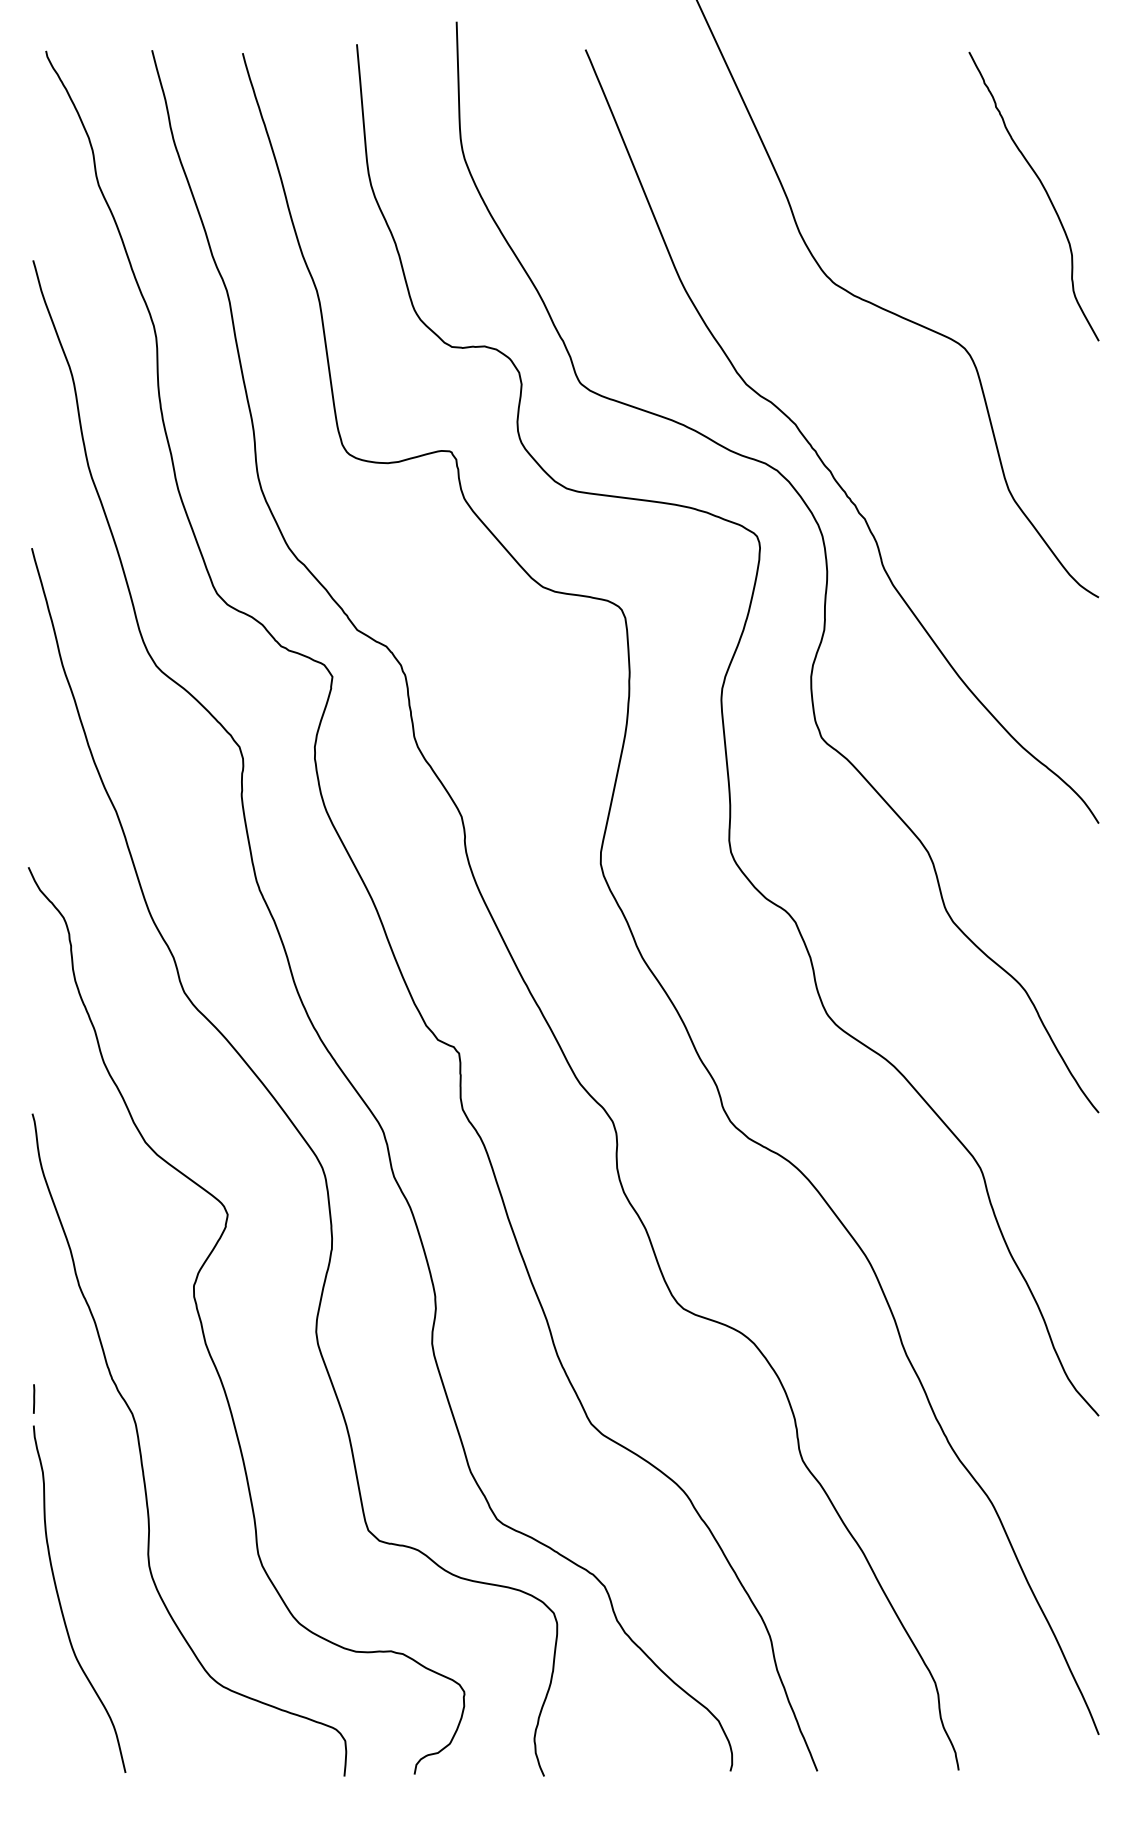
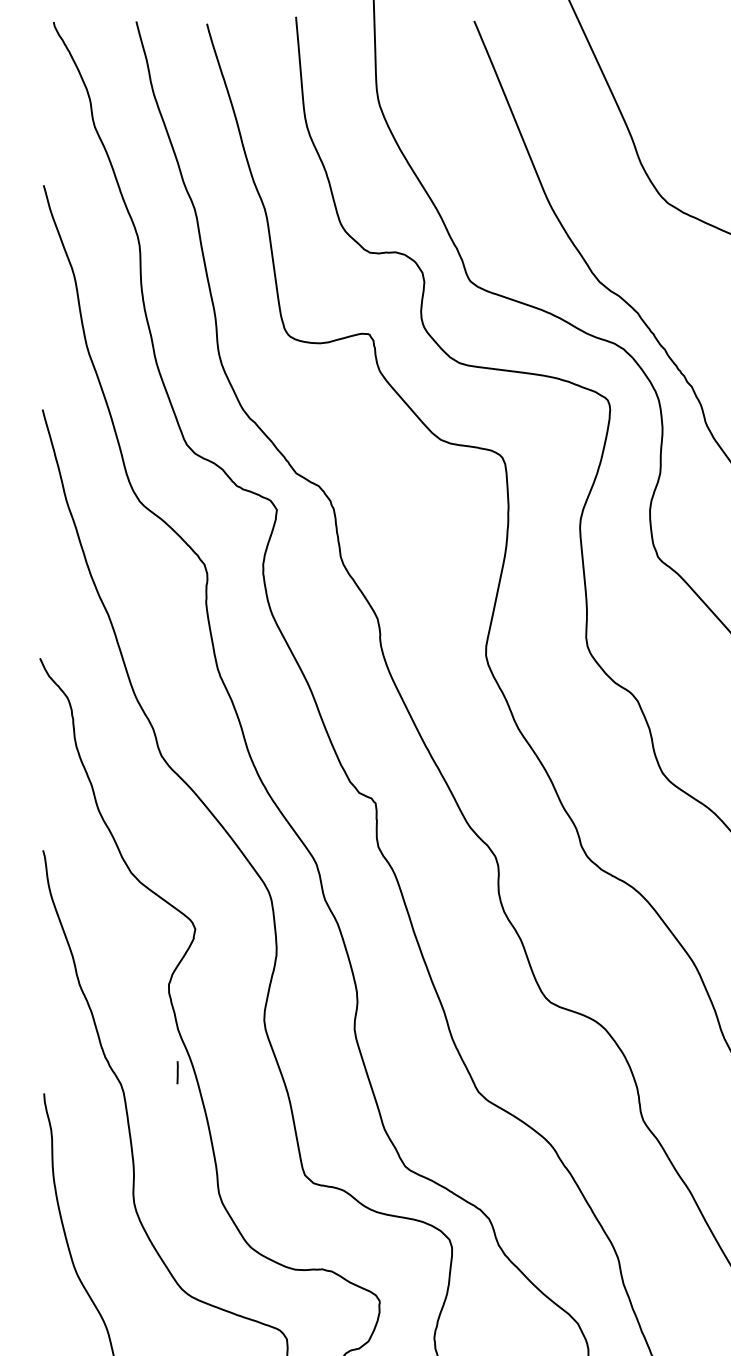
line: (34, 1398) -> (177, 1072), moved

